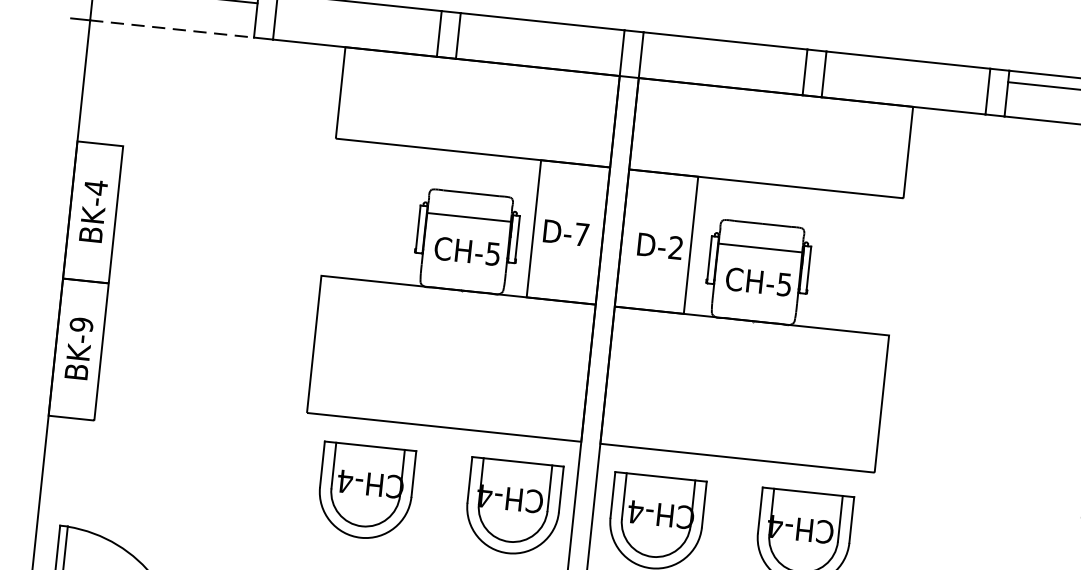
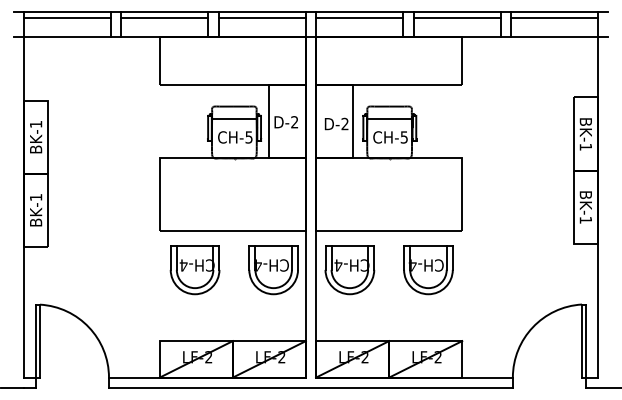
line: (357, 14) -> (164, 18), added
line: (172, 28) -> (67, 36), dashed -> solid
line: (539, 33) -> (261, 18), added
line: (723, 52) -> (359, 18), added
line: (905, 71) -> (456, 18), added
text: (96, 187) -> (36, 124), BK-4 -> BK-1
text: (581, 235) -> (294, 122), D-7 -> D-2
text: (80, 324) -> (35, 197), BK-9 -> BK-1

